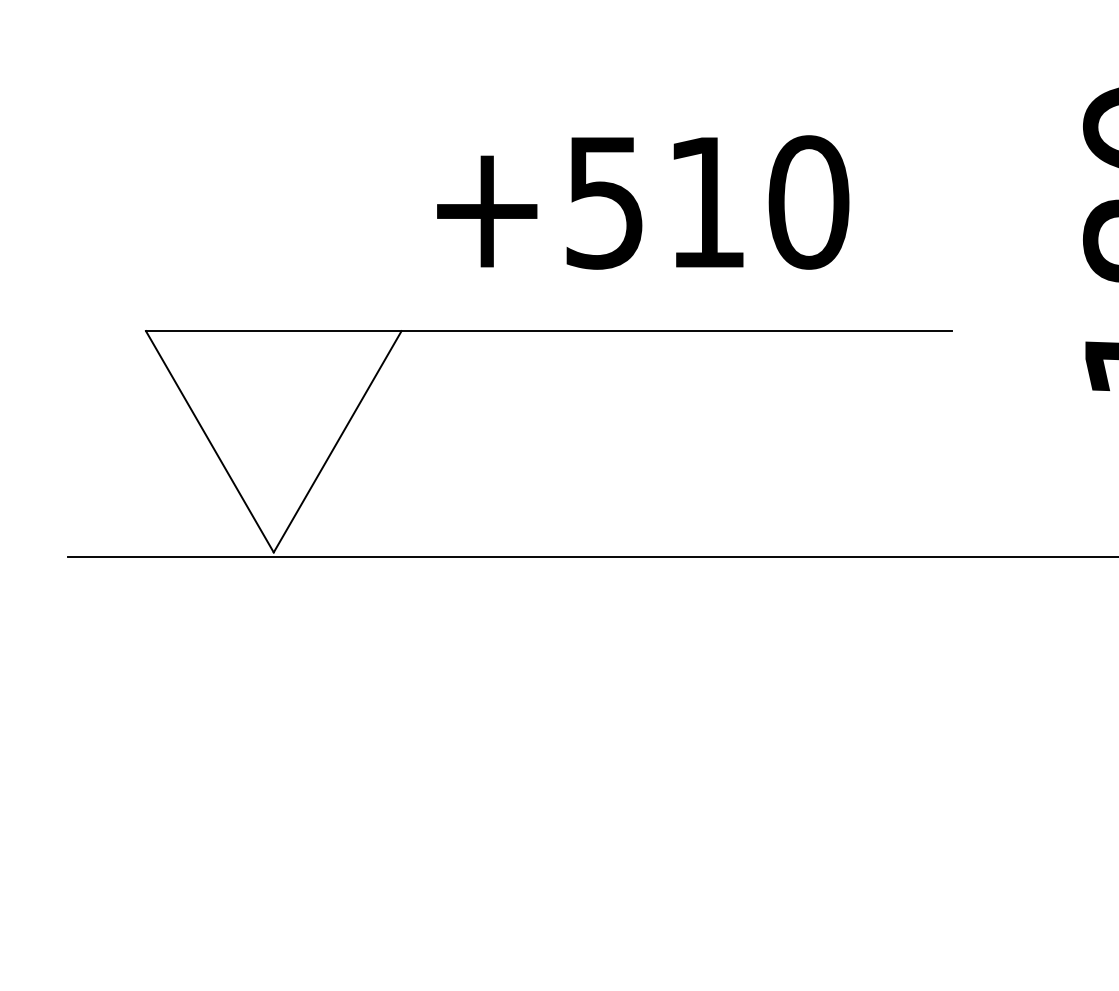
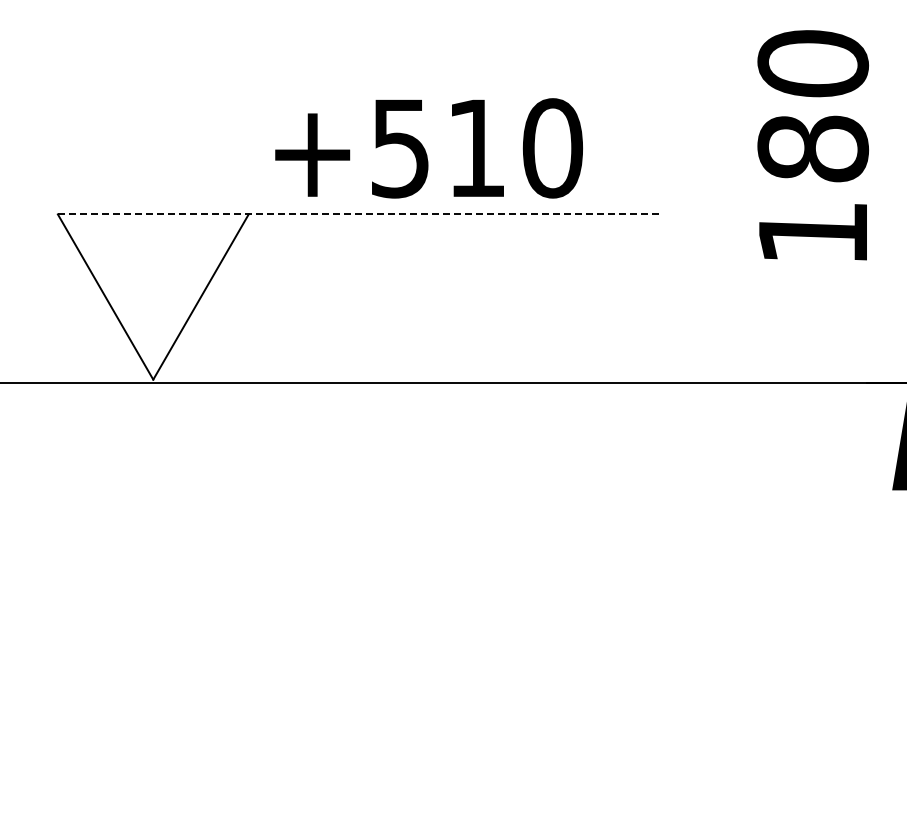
text: (642, 202) -> (428, 148), moved
line: (549, 331) -> (359, 214), solid -> dashed

